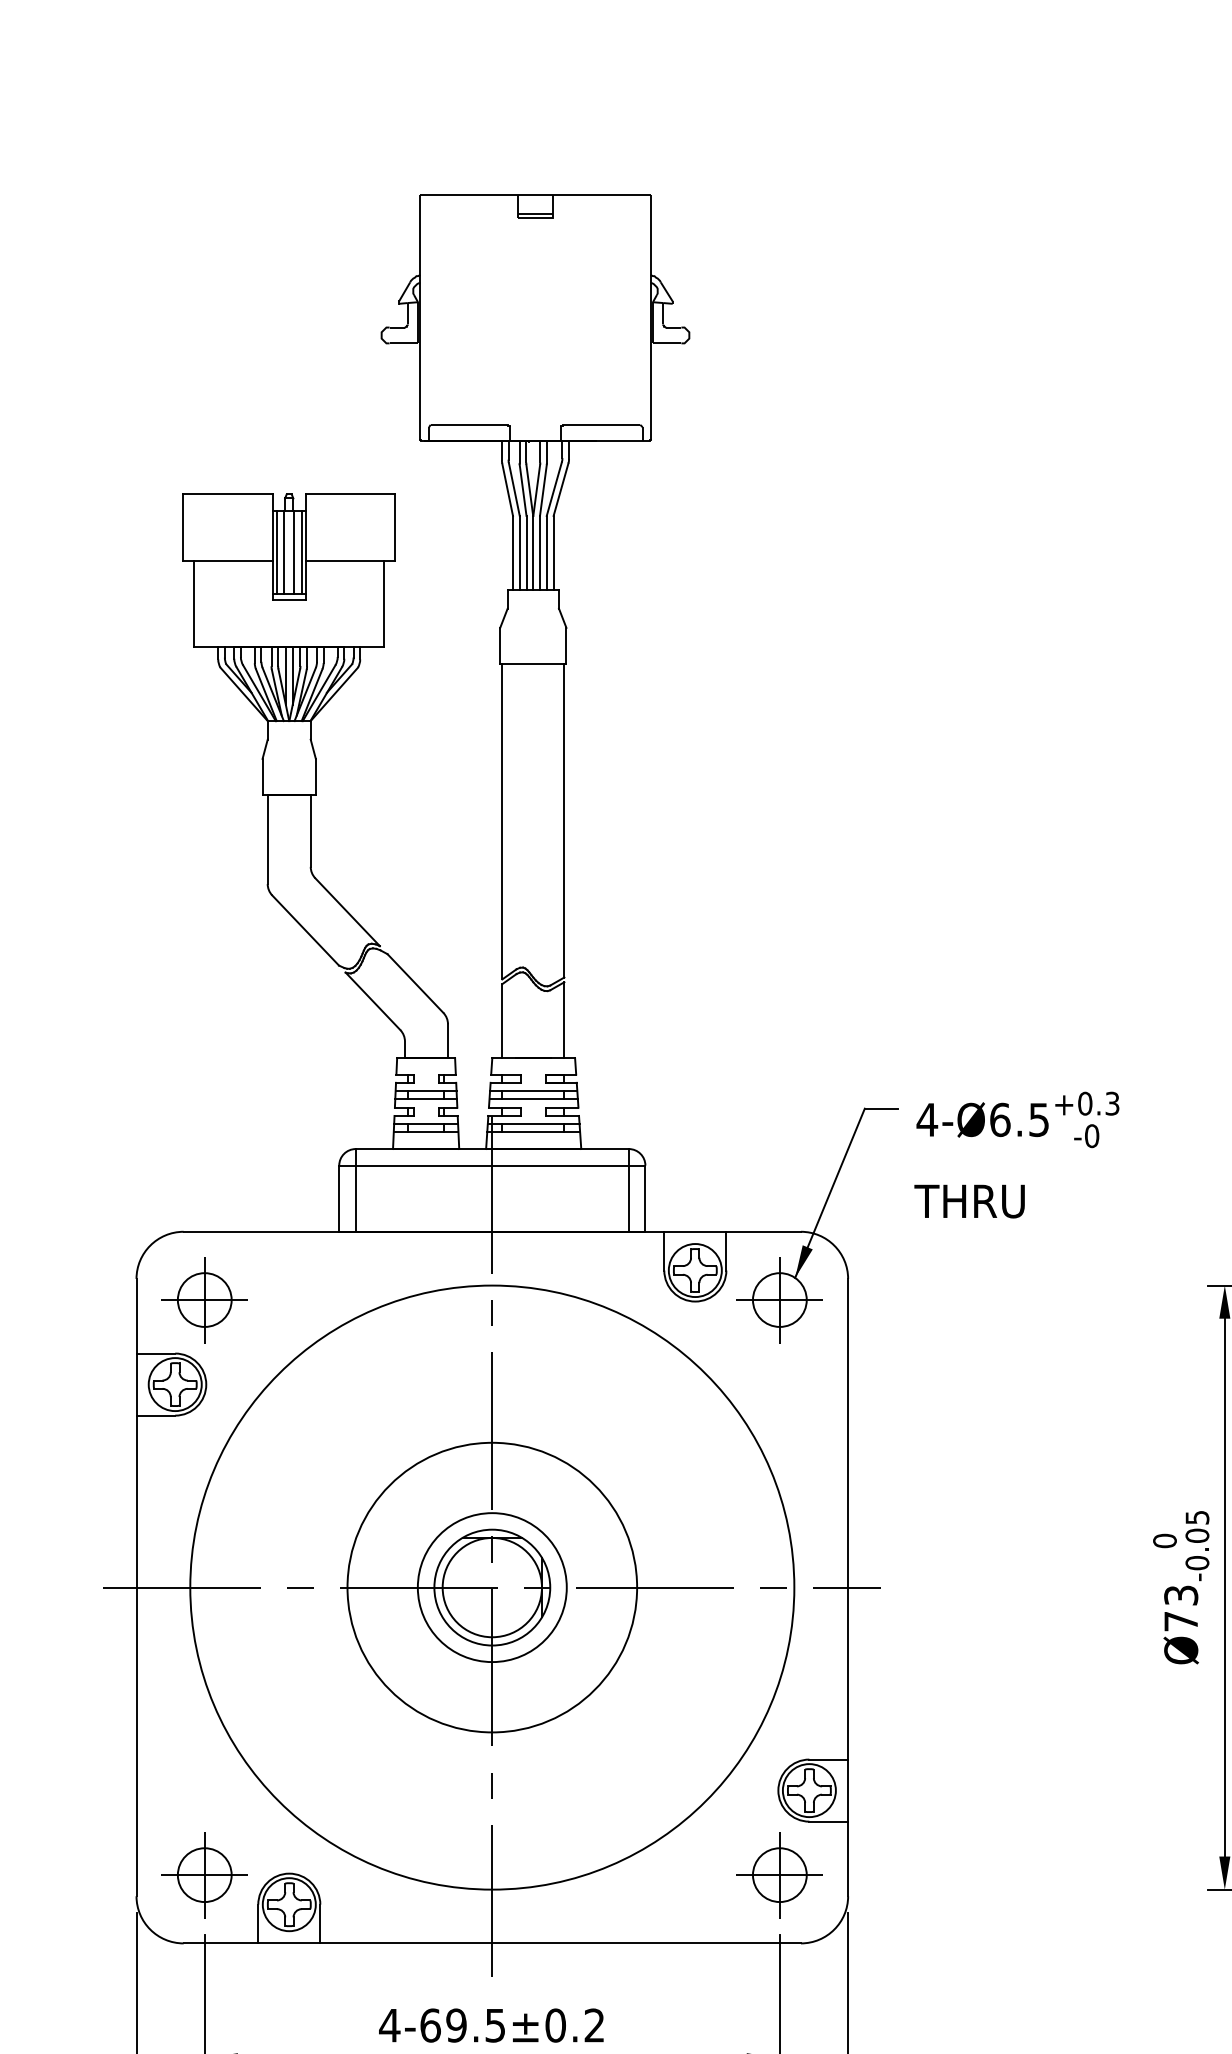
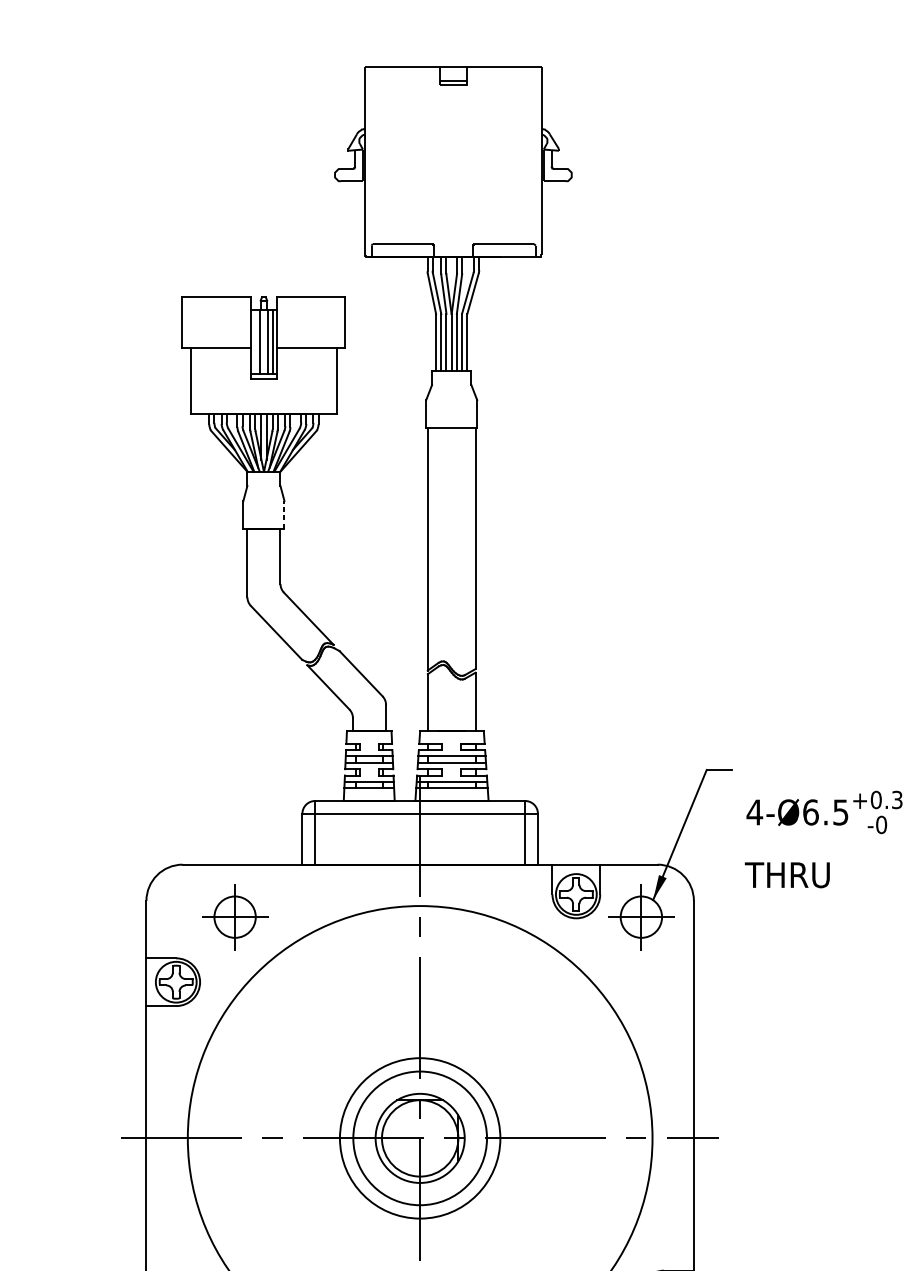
line: (276, 551) -> (254, 341), removed
line: (315, 776) -> (284, 514), solid -> dashed
text: (1016, 1154) -> (823, 839), moved
part: (204, 1300) -> (234, 917), moved
circle: (491, 1587) -> (419, 1138), size x1.4
circle: (492, 1587) -> (420, 1138), size x0.6

